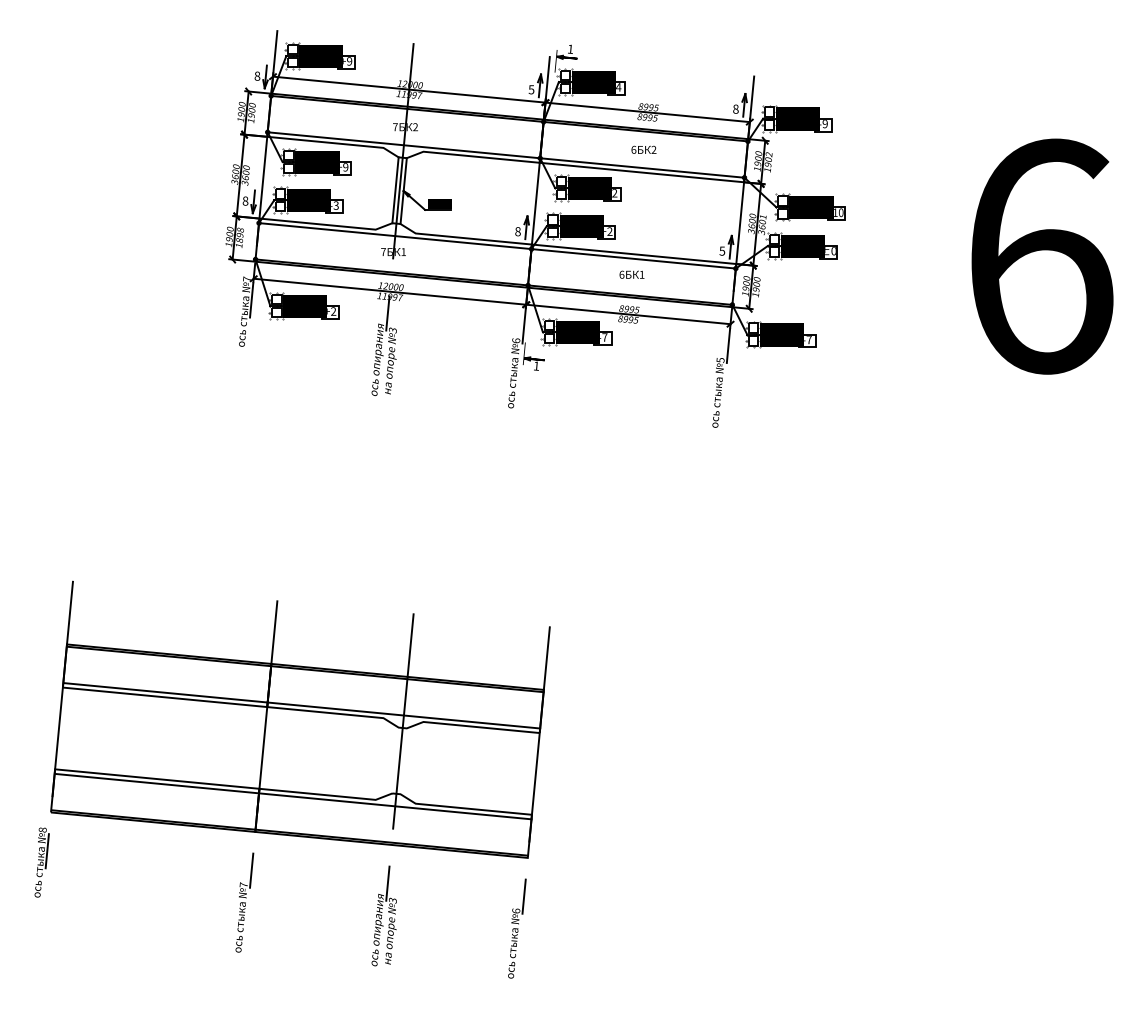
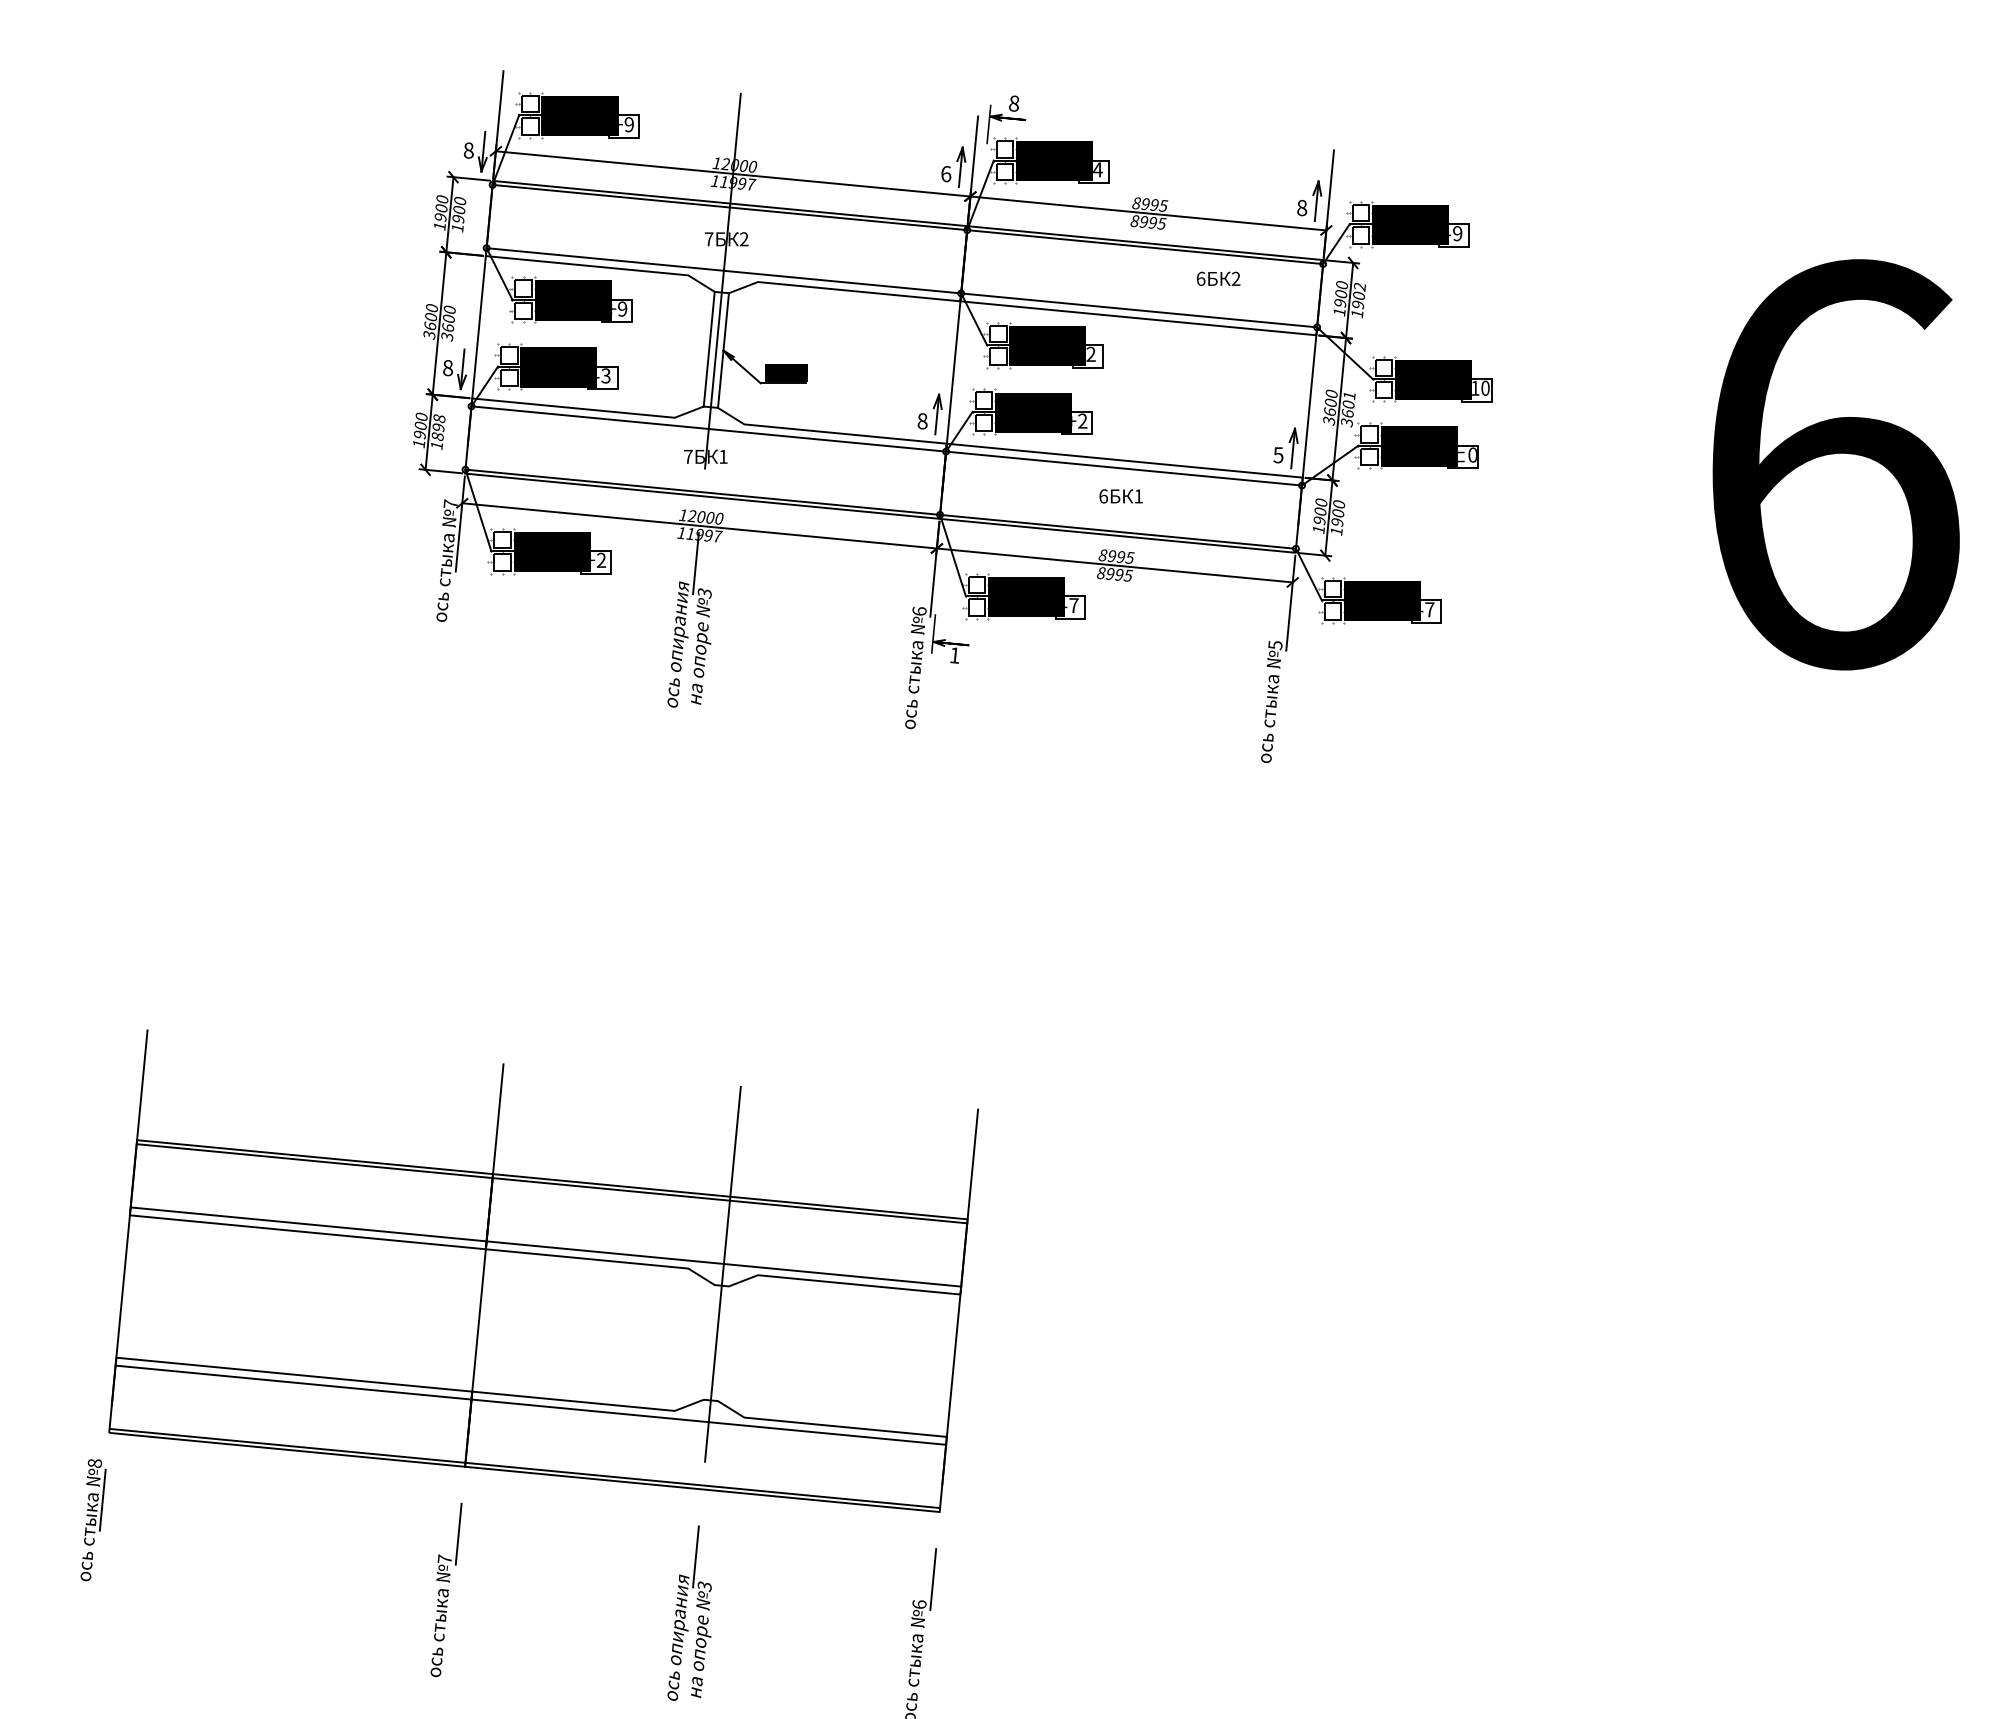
text: (570, 48) -> (1014, 102), 1 -> 8
text: (531, 89) -> (946, 173), 5 -> 6
text: (643, 149) -> (1217, 278), moved

